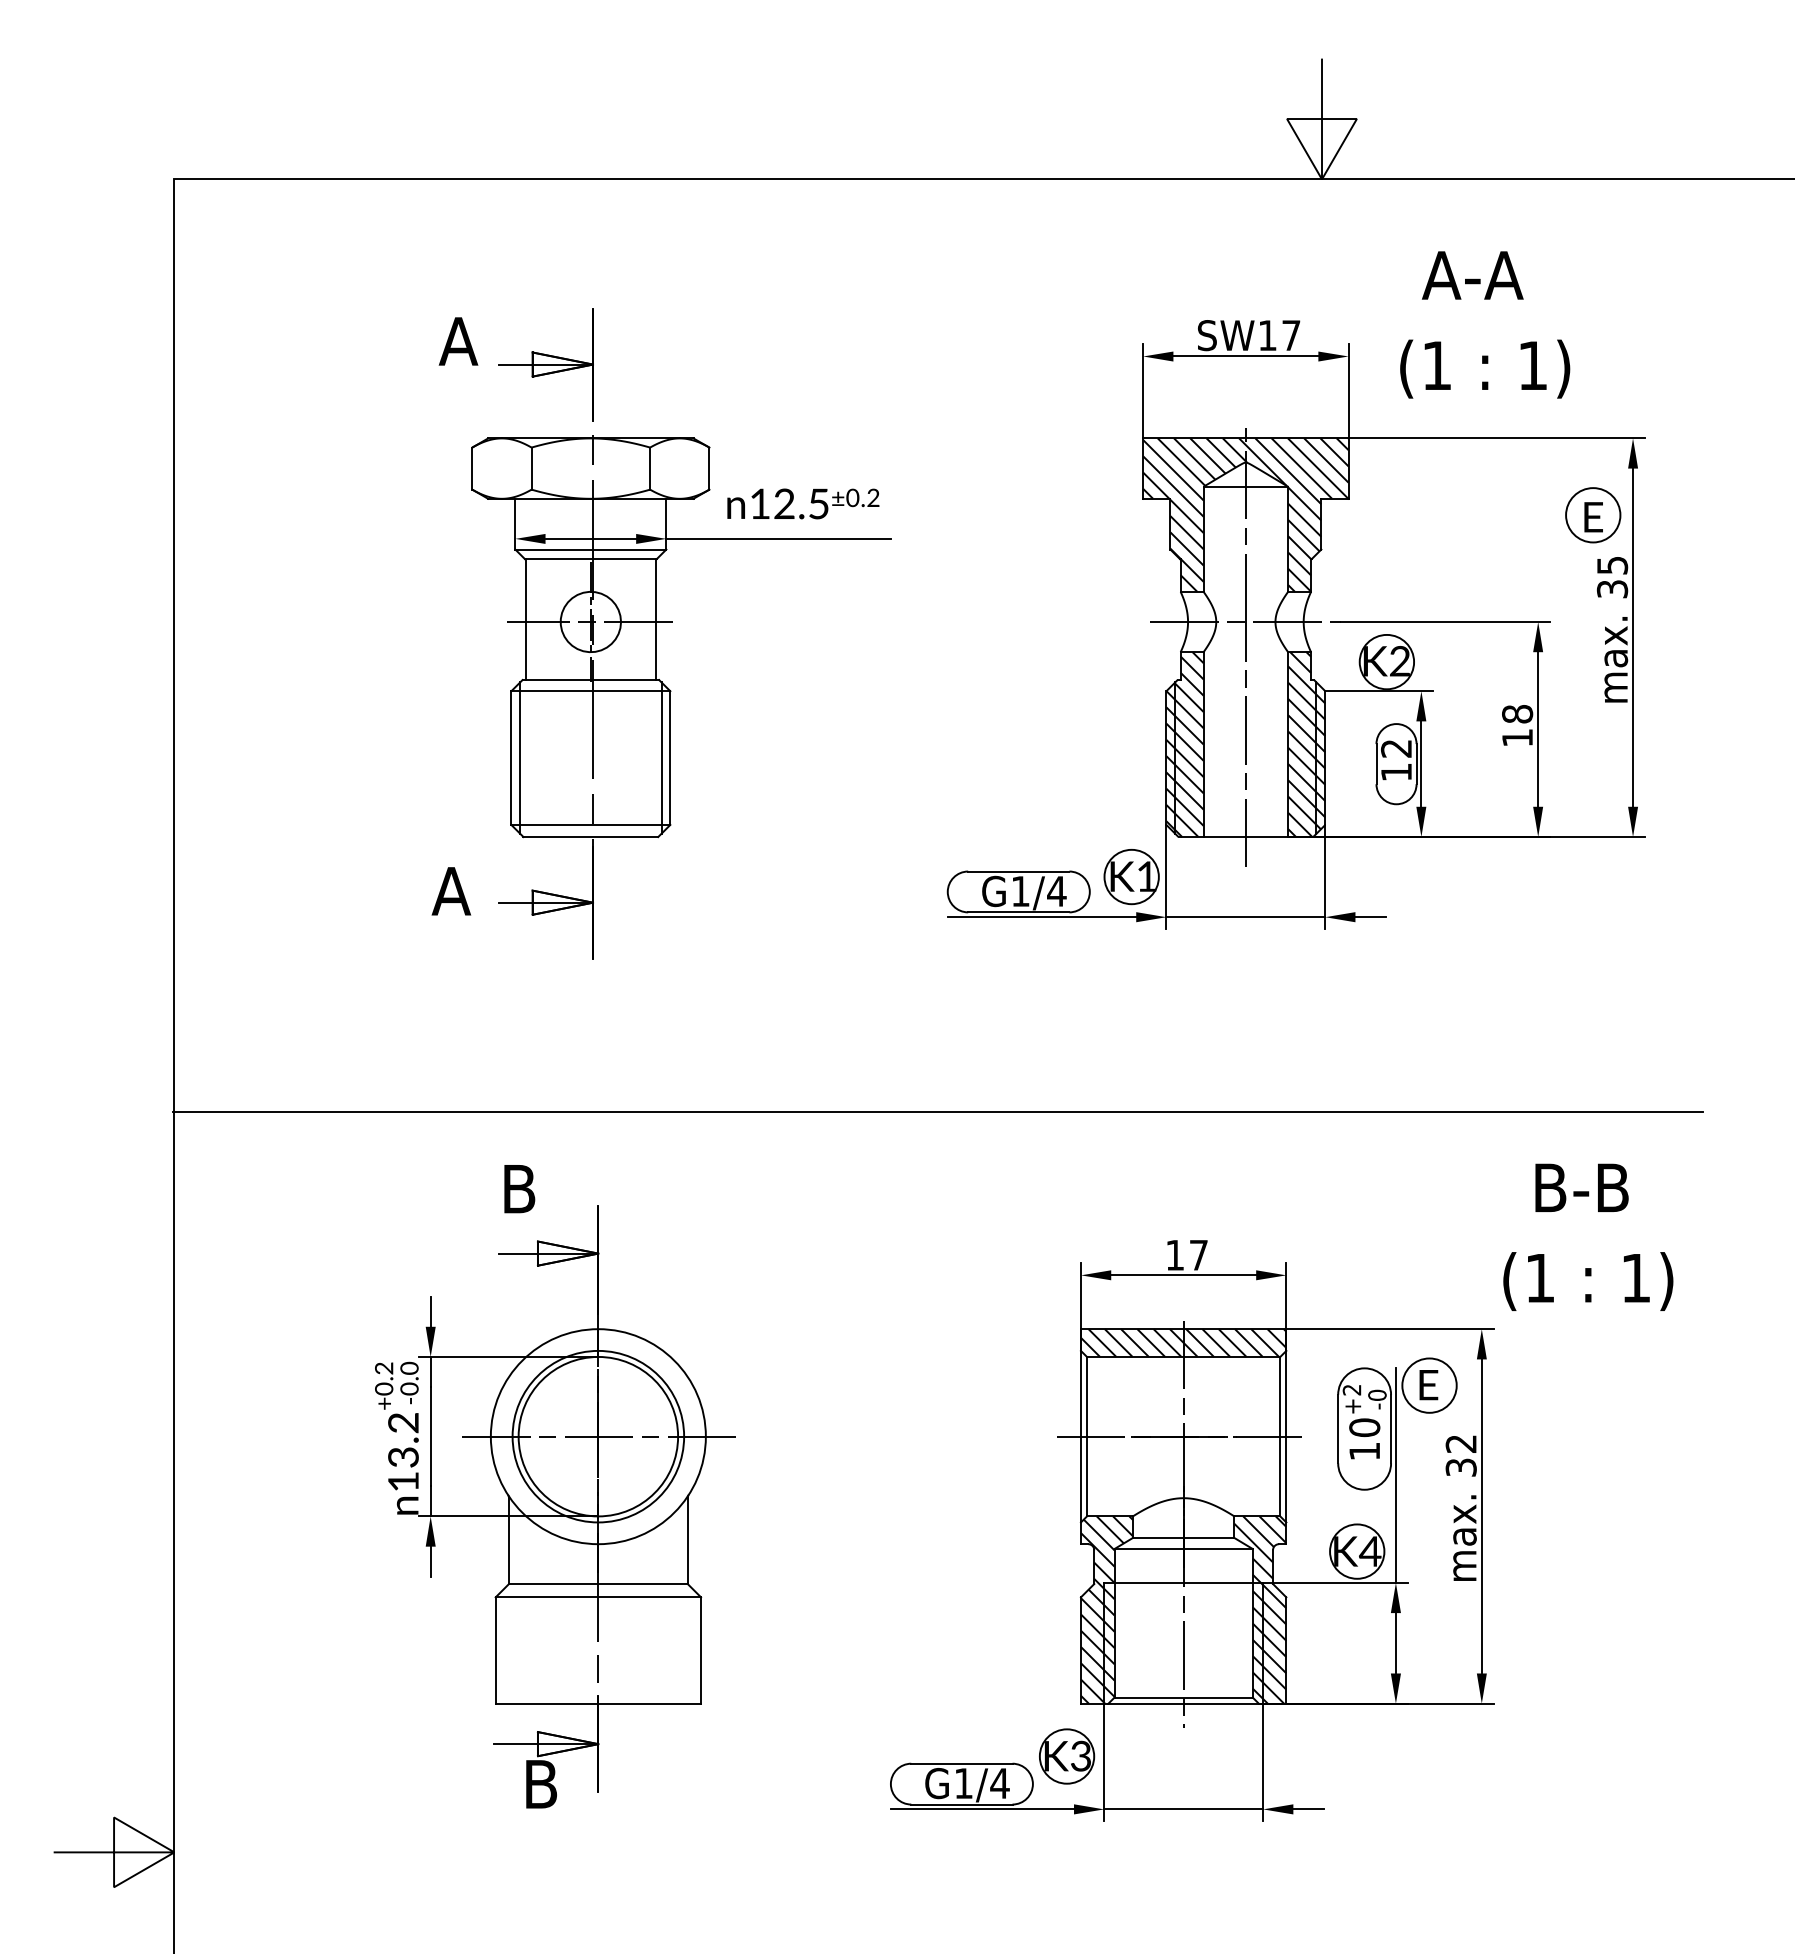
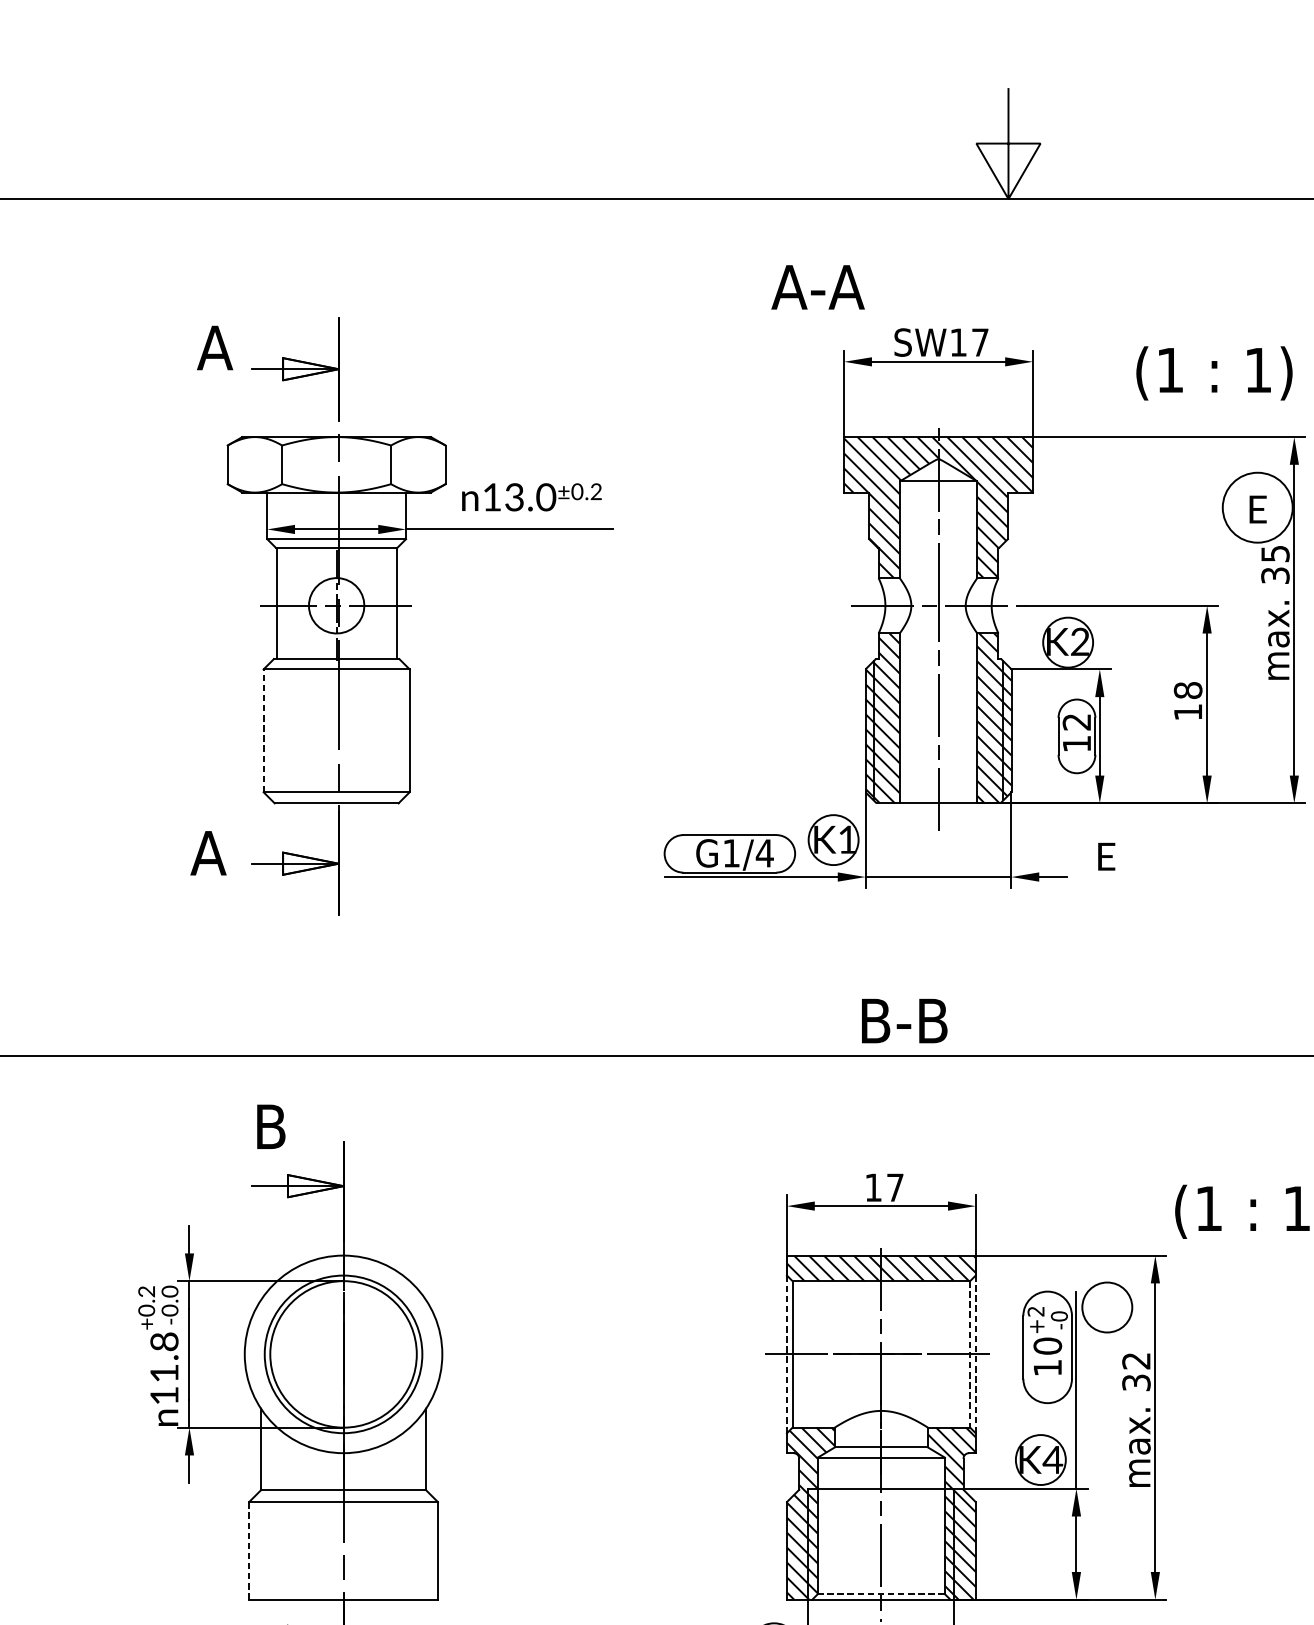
text: (1472, 275) -> (817, 287), moved
text: (1485, 368) -> (1214, 372), moved
text: (801, 503) -> (530, 496), 12.5 -> 13.0
circle: (1593, 515) -> (1257, 507), size x1.4
line: (520, 757) -> (271, 730), removed
line: (661, 757) -> (401, 730), removed
line: (511, 758) -> (263, 731), solid -> dashed
text: (1581, 1187) -> (904, 1020), moved
text: (1428, 1385) -> (1106, 857), moved
line: (598, 1436) -> (343, 1354), removed
line: (1080, 1436) -> (786, 1354), solid -> dashed
line: (1280, 1436) -> (970, 1354), solid -> dashed
line: (1286, 1436) -> (975, 1354), solid -> dashed
text: (403, 1439) -> (164, 1356), 13.2 -> 11.8
line: (495, 1649) -> (249, 1549), solid -> dashed
line: (1183, 1697) -> (881, 1594), solid -> dashed

